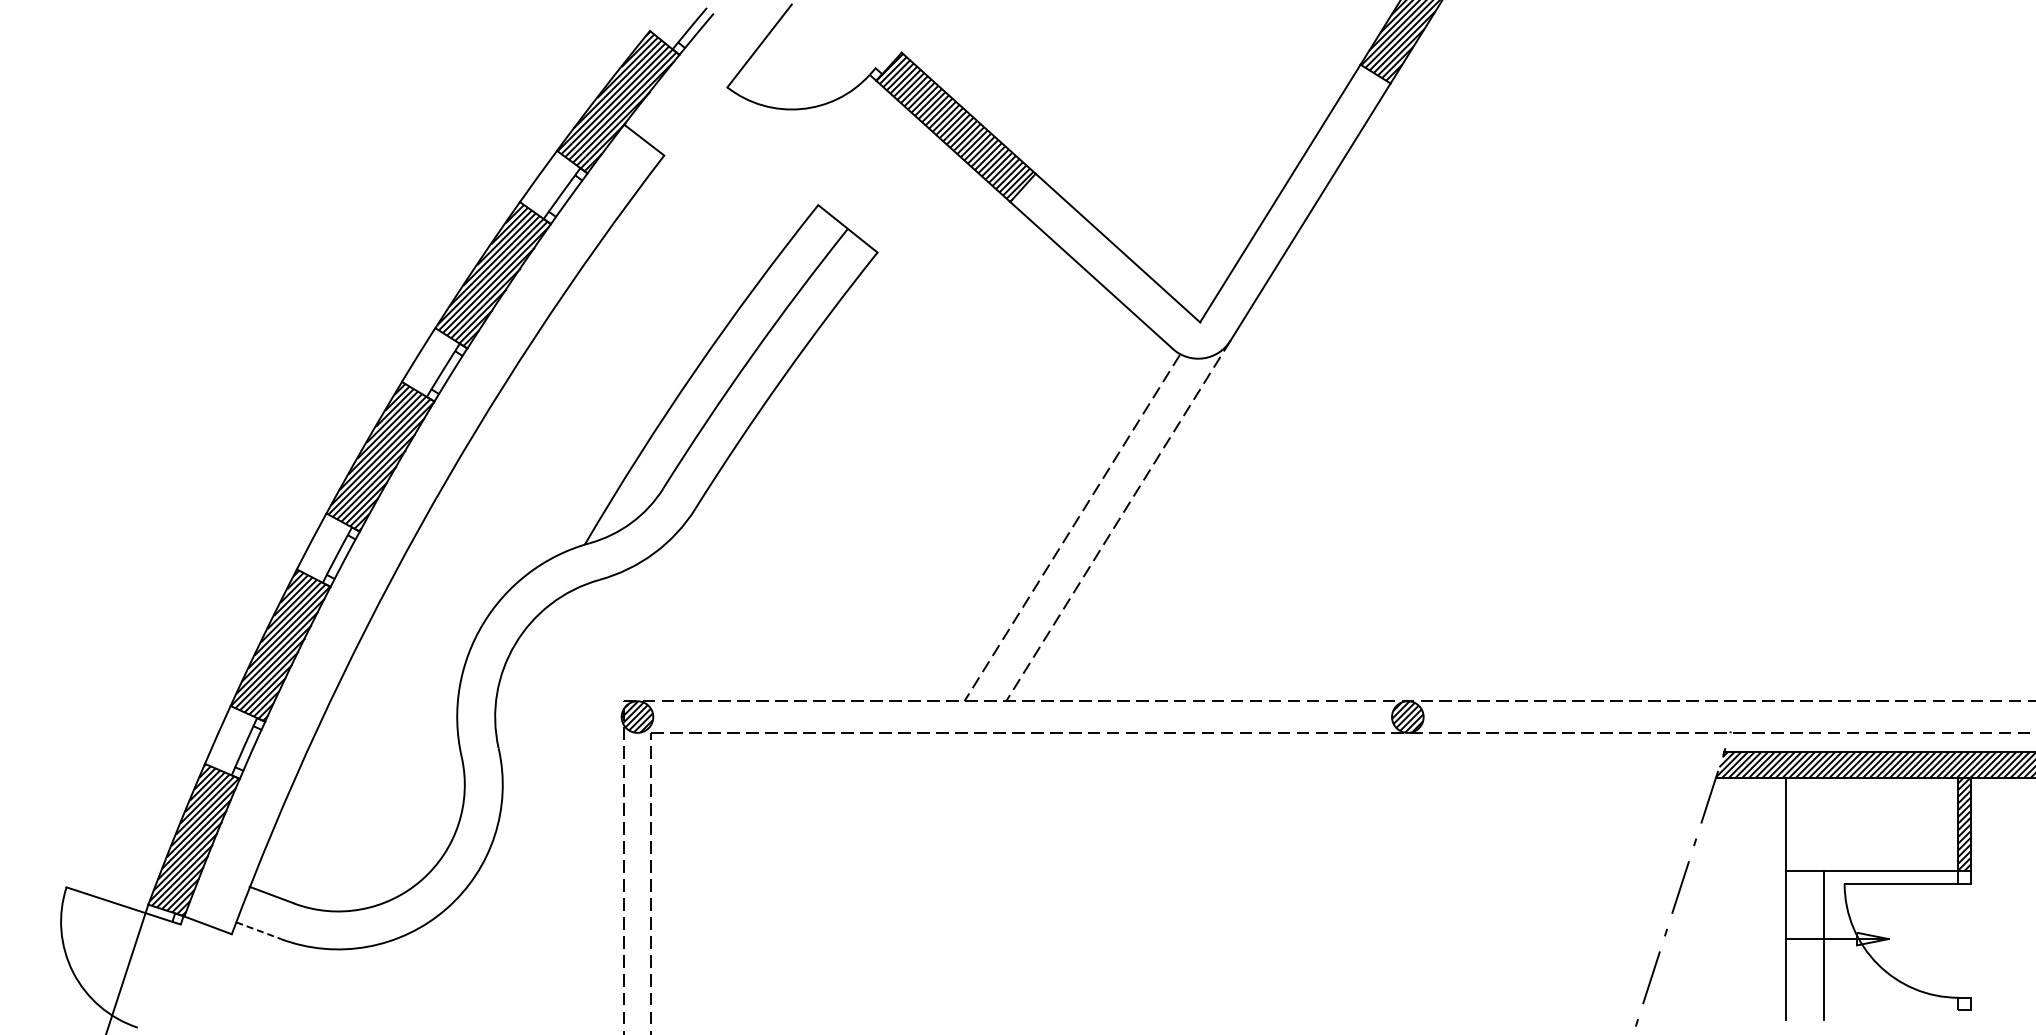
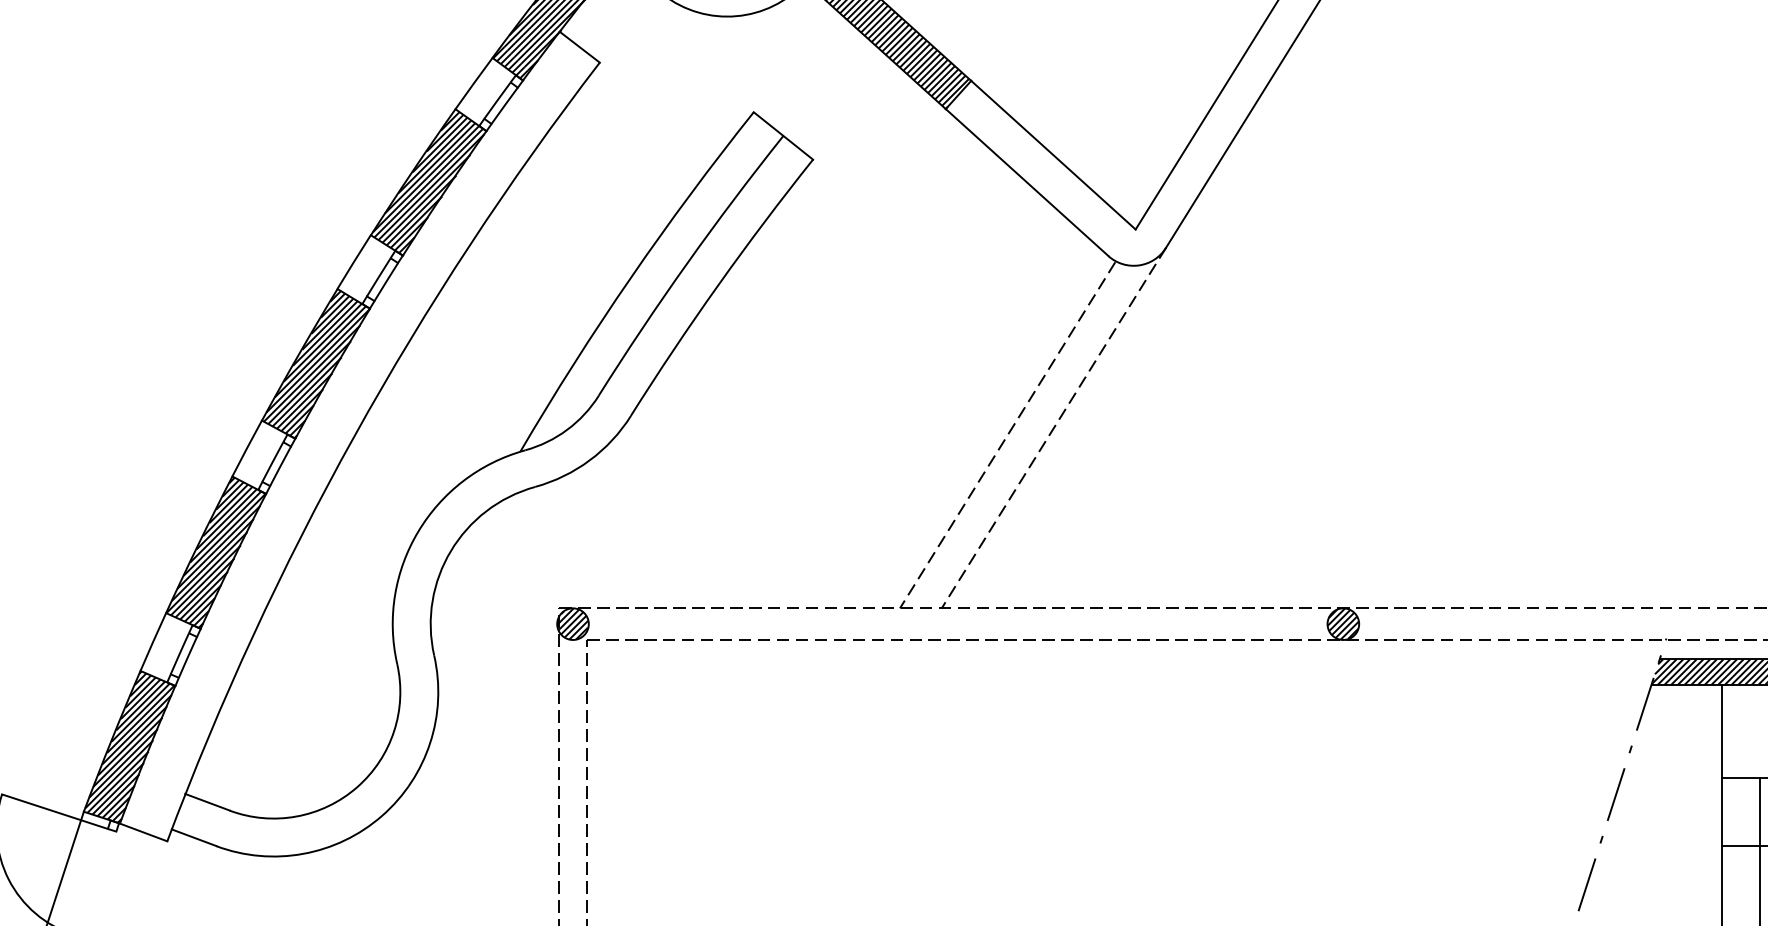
line: (258, 930) -> (194, 837), dashed -> solid

